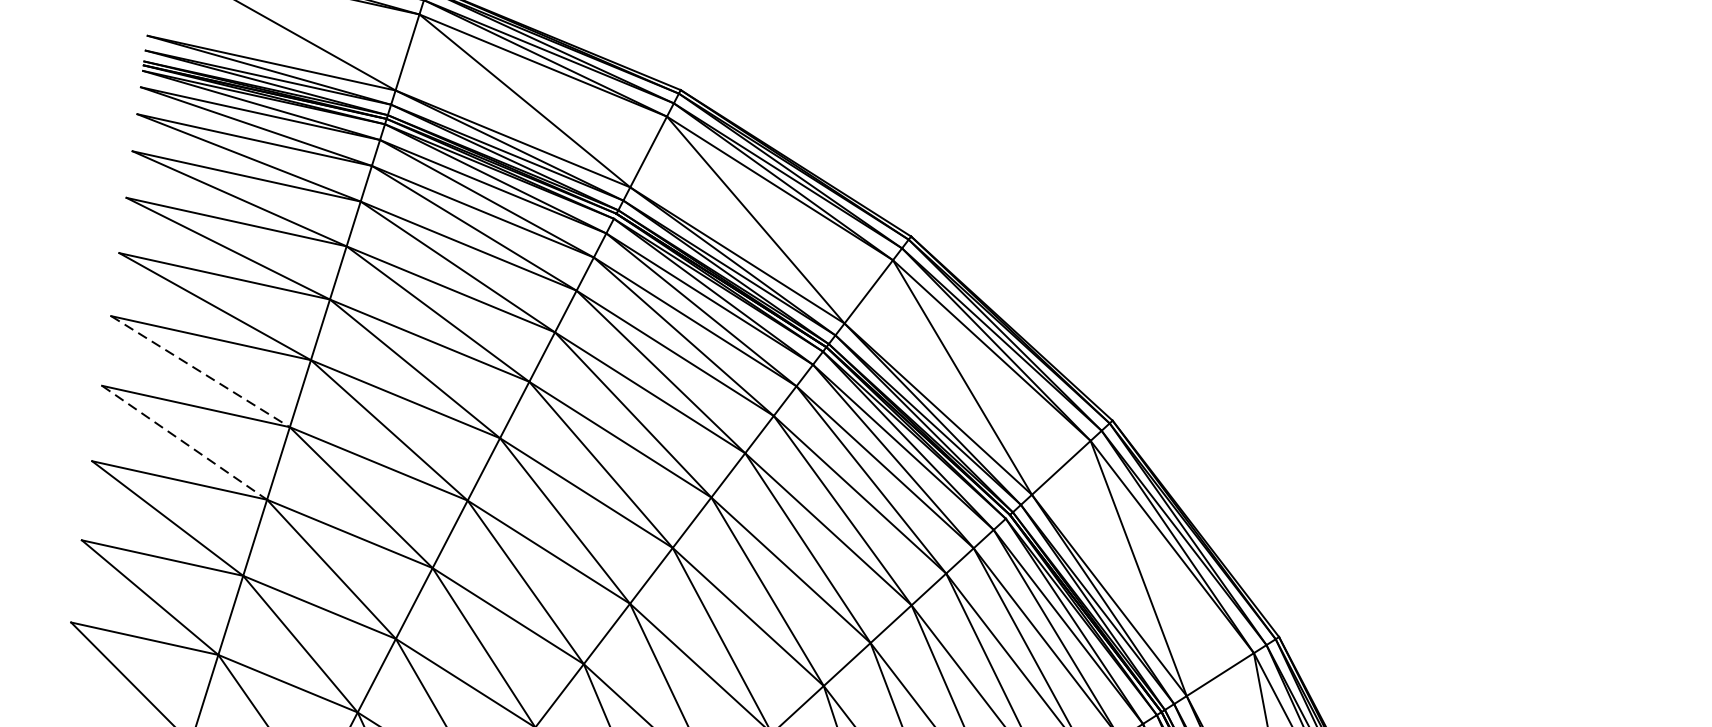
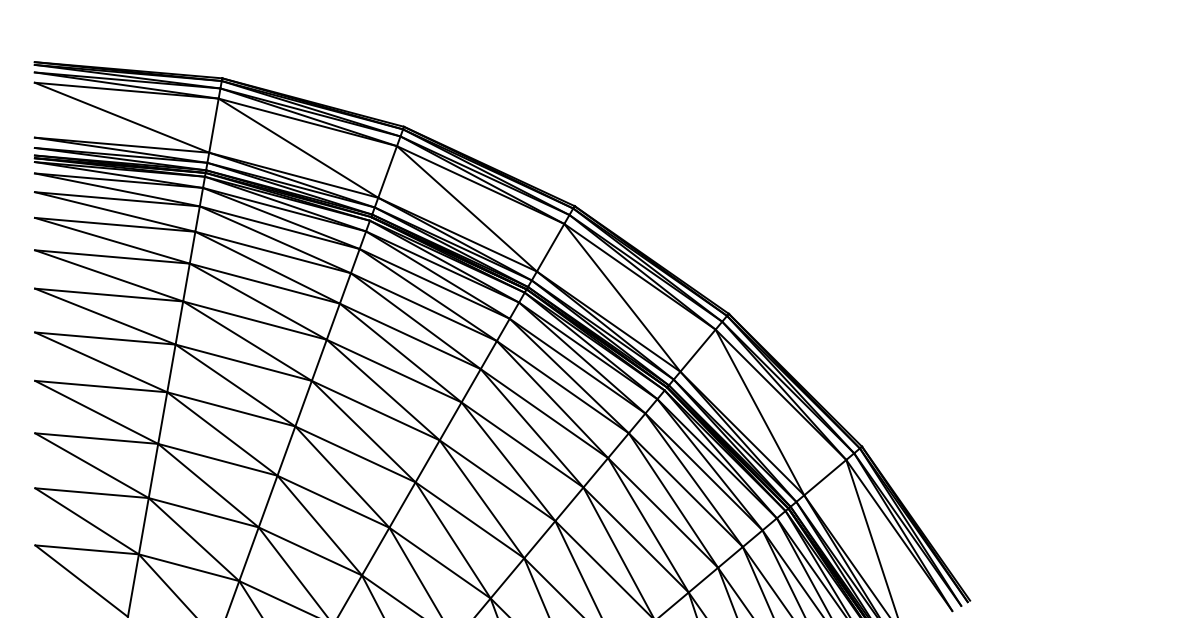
line: (200, 371) -> (101, 362), dashed -> solid
line: (185, 443) -> (97, 412), dashed -> solid

